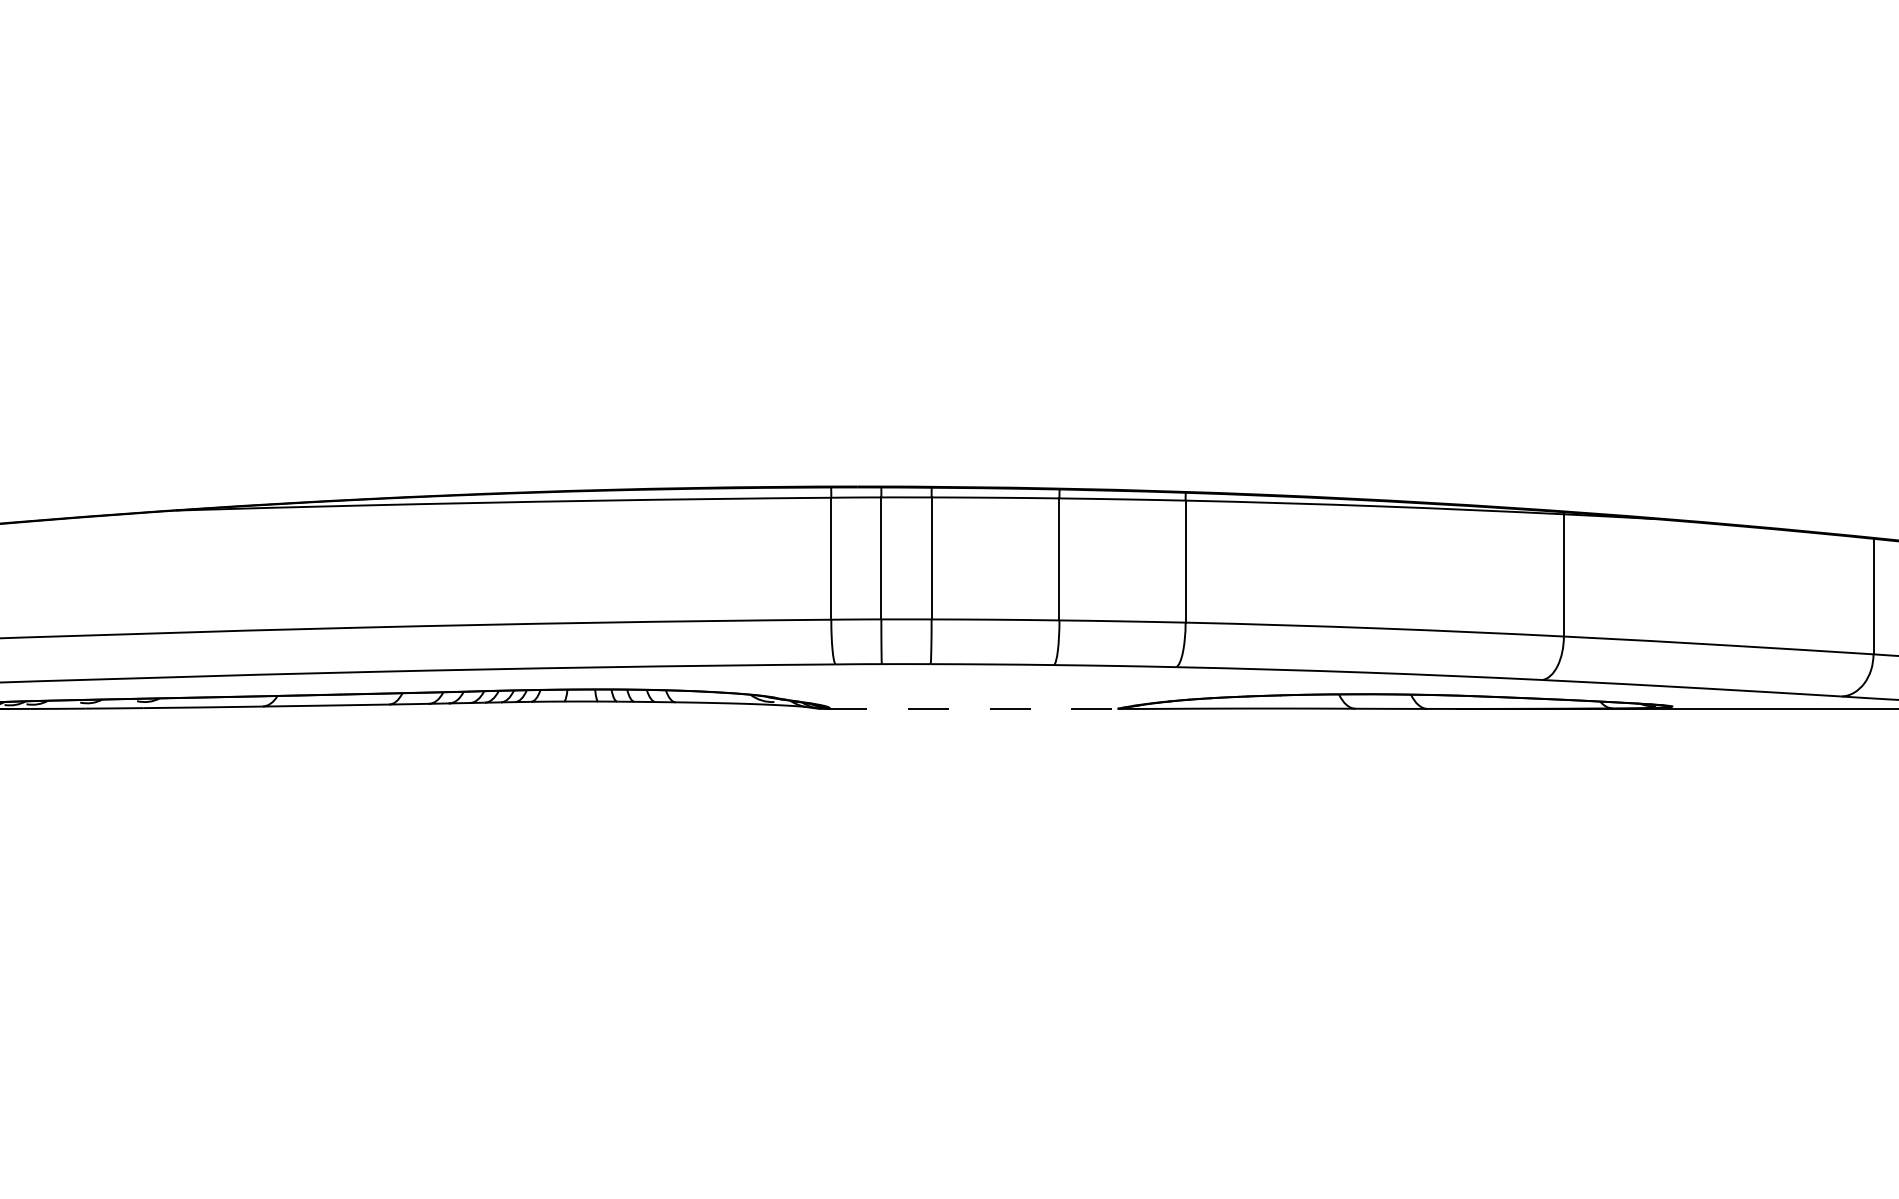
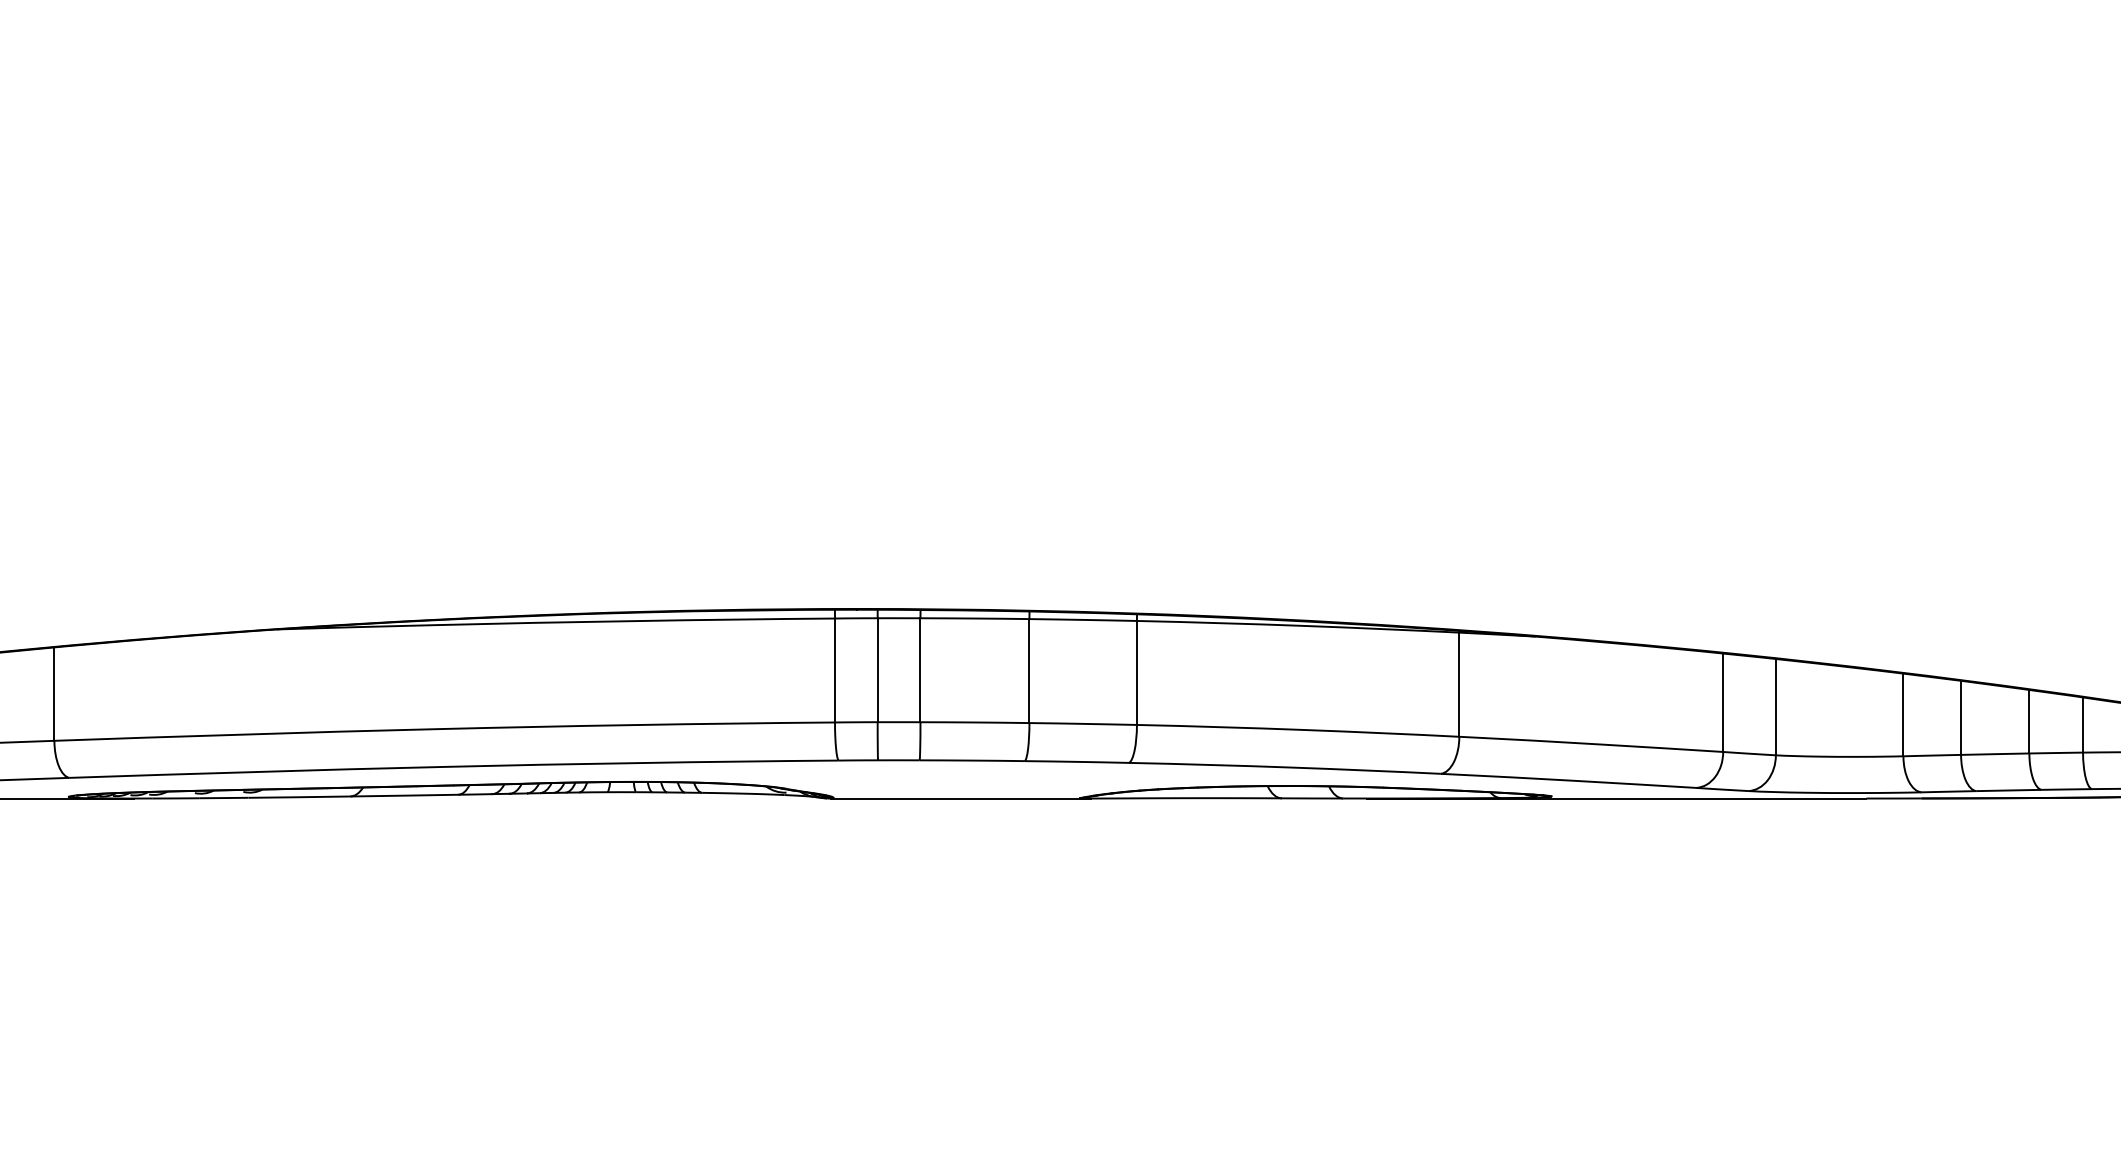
line: (979, 708) -> (961, 798), dashed -> solid

